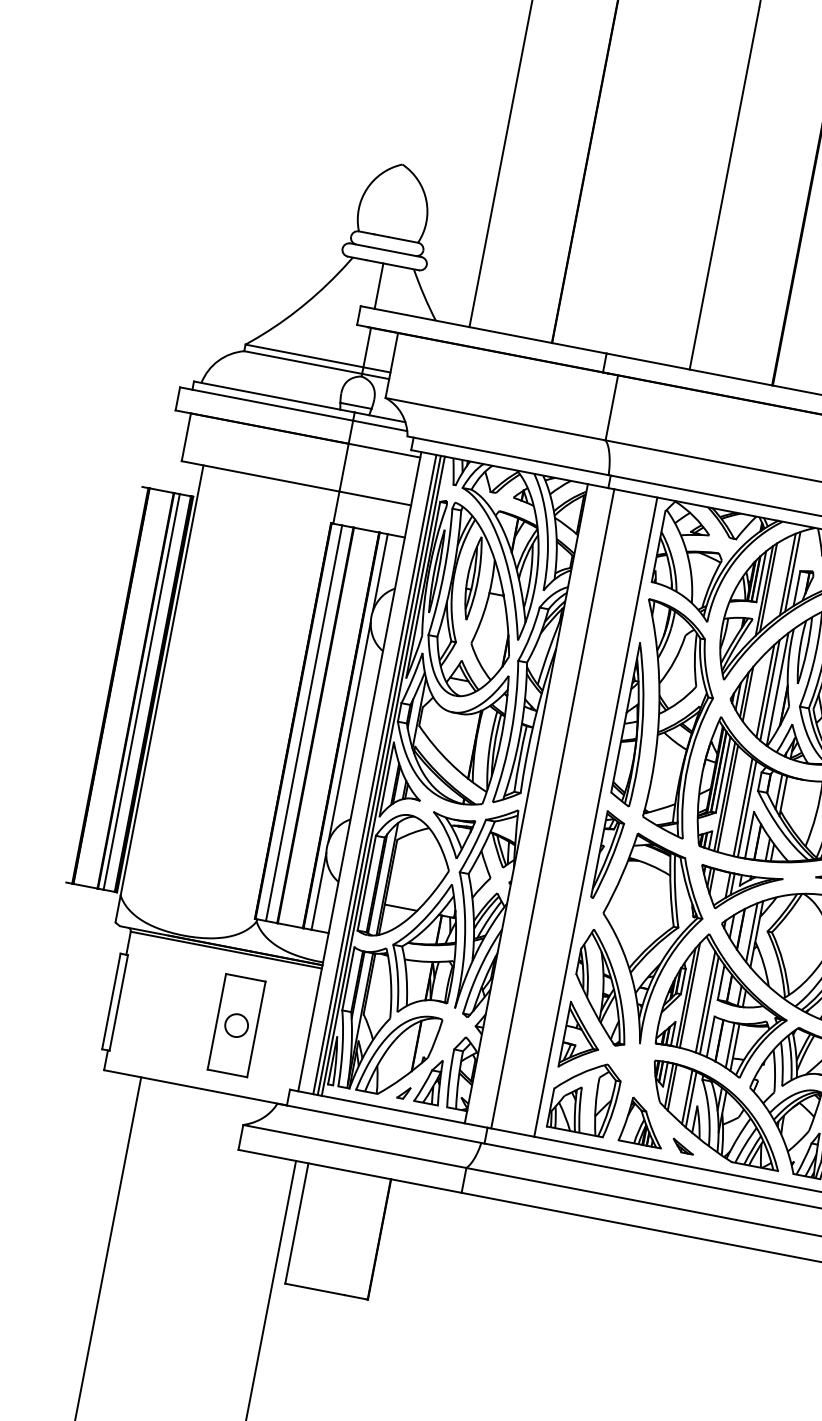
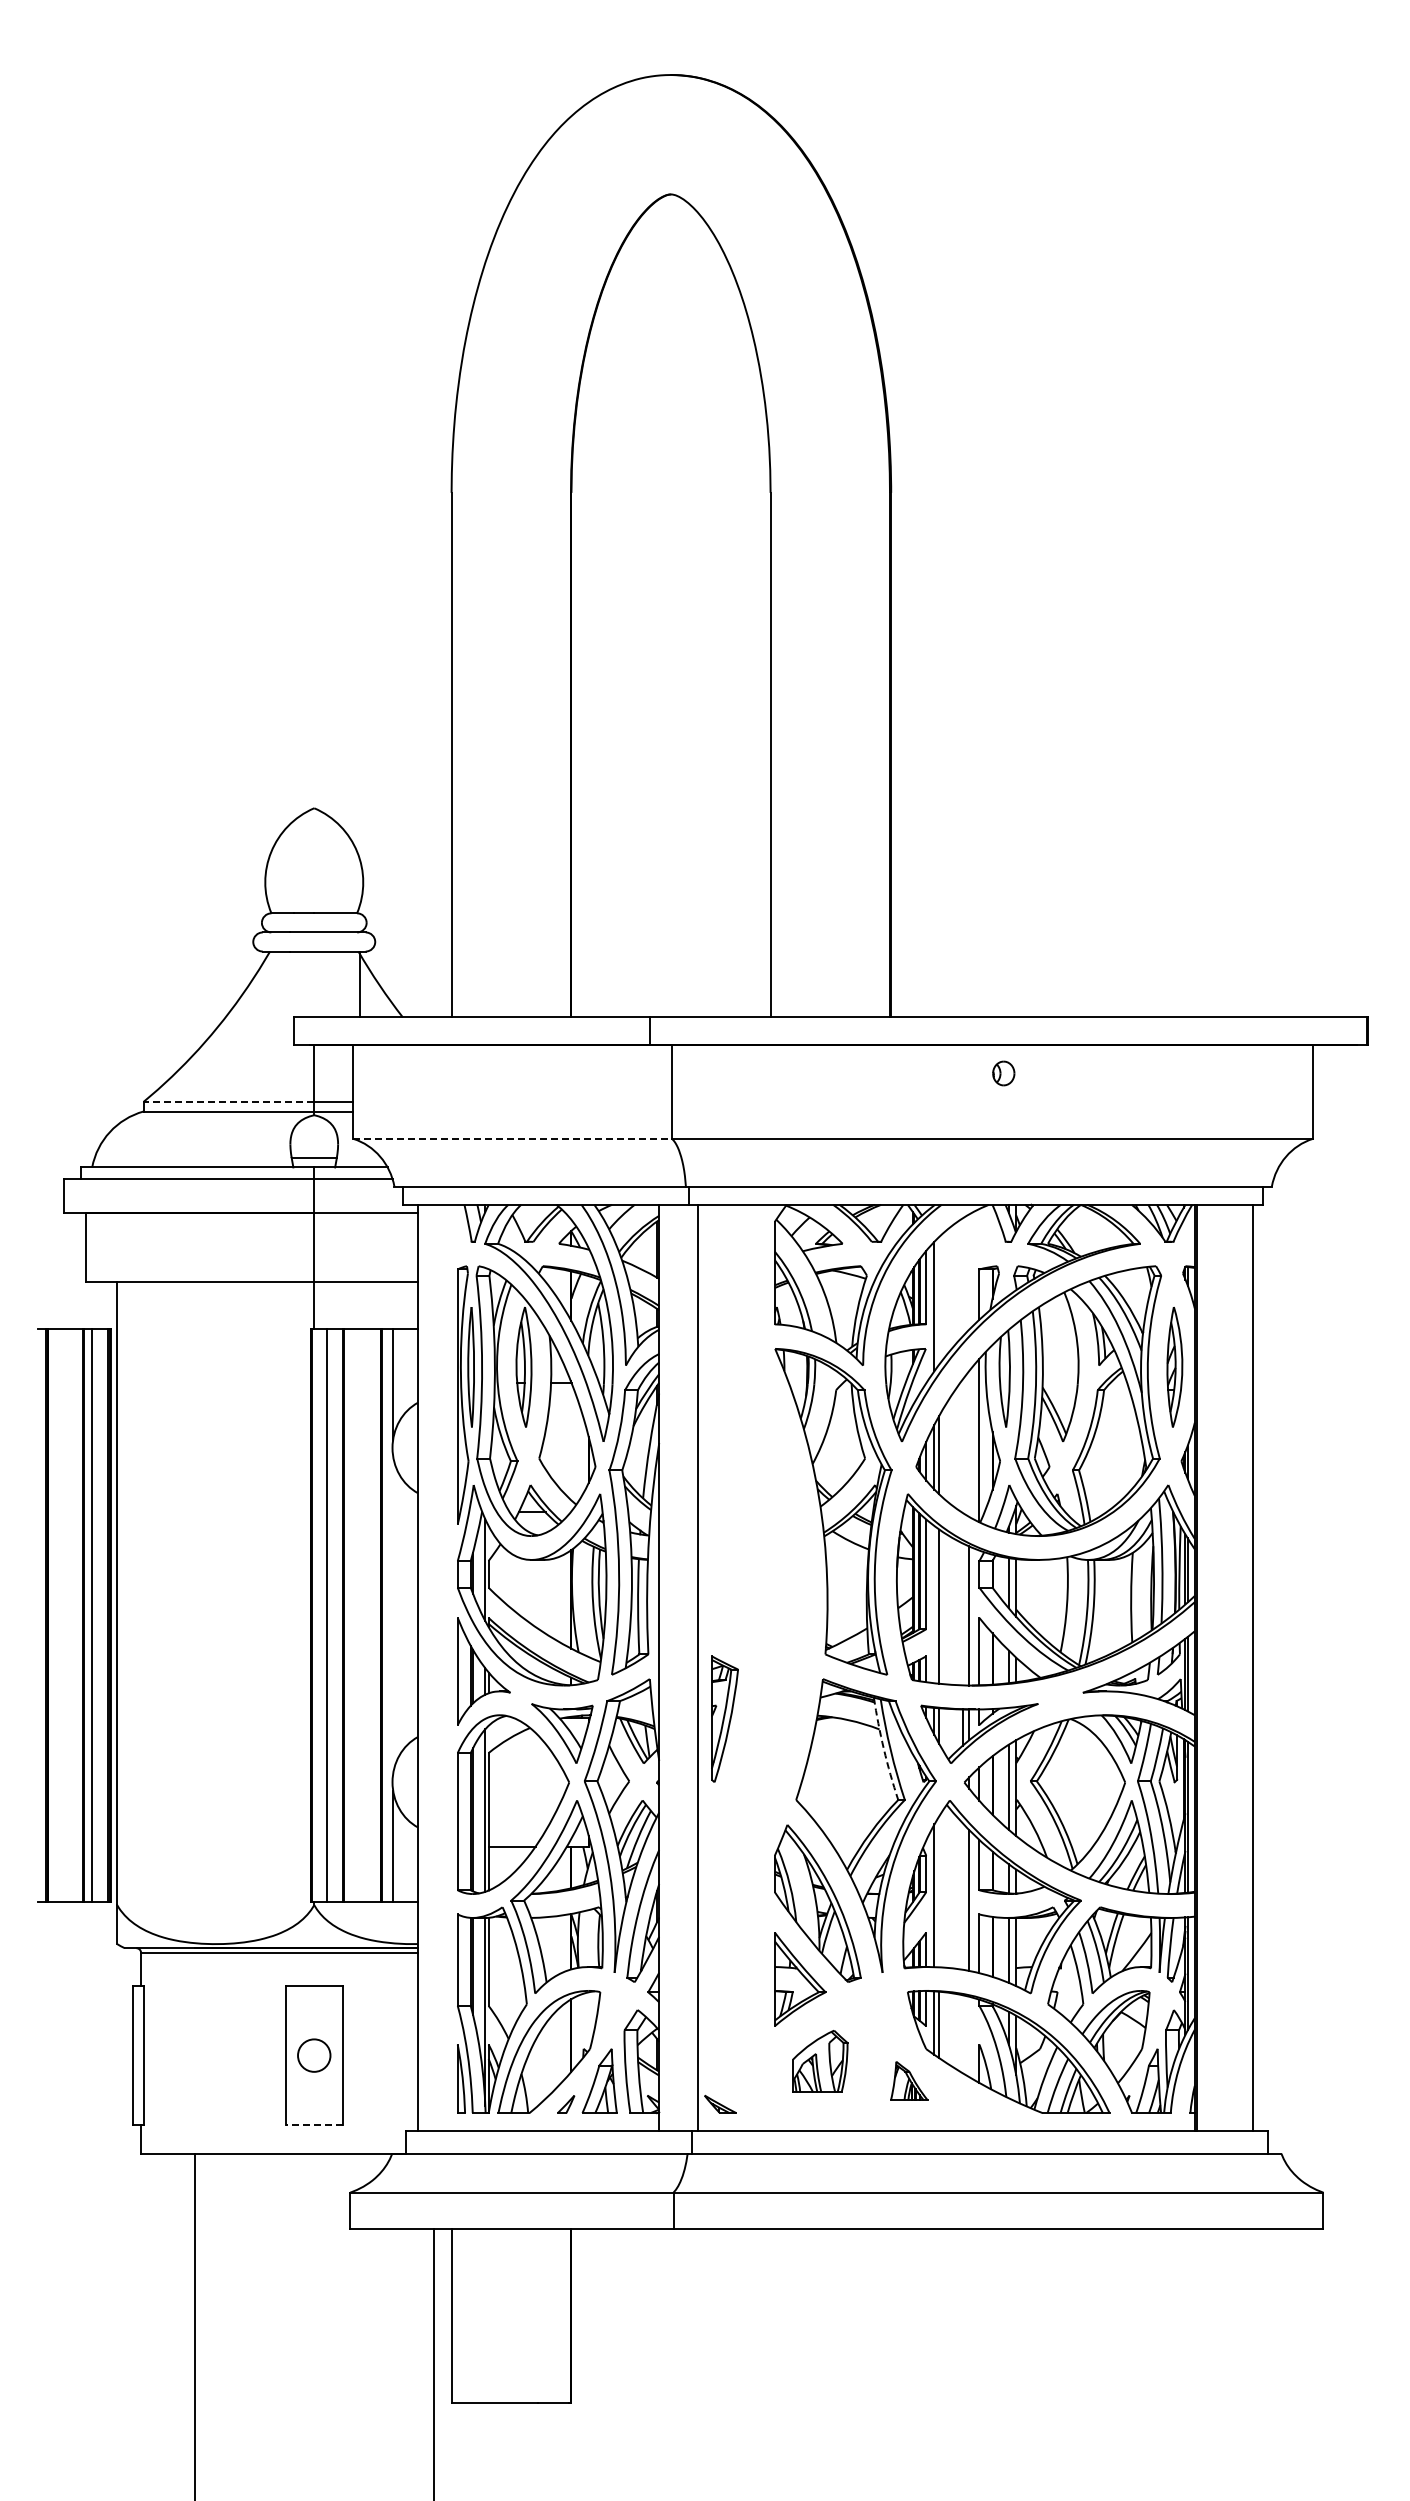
line: (379, 286) -> (360, 984), moved
line: (304, 355) -> (228, 1101), solid -> dashed
line: (496, 418) -> (513, 1138), solid -> dashed
line: (793, 571) -> (969, 1271), removed
line: (787, 574) -> (962, 1277), removed
line: (768, 587) -> (939, 1300), removed
line: (770, 690) -> (969, 1443), removed
line: (765, 691) -> (962, 1446), removed
part: (634, 724) -> (789, 1528), removed
line: (349, 731) -> (393, 1614), removed
line: (374, 774) -> (439, 1667), removed
line: (379, 775) -> (446, 1667), removed
line: (383, 776) -> (452, 1667), removed
line: (724, 796) -> (934, 1604), removed
line: (742, 807) -> (962, 1614), removed
line: (595, 816) -> (759, 1667), removed
part: (608, 855) -> (724, 1718), moved
arc: (670, 889) -> (883, 1749), solid -> dashed
line: (690, 995) -> (939, 1891), removed
line: (705, 1001) -> (962, 1896), removed
line: (227, 1073) -> (314, 2124), solid -> dashed
part: (585, 1096) -> (820, 2061), size x0.6
line: (686, 1097) -> (962, 2034), removed
line: (691, 1099) -> (969, 2036), removed
part: (644, 1121) -> (909, 2080), size x0.6
part: (683, 1145) -> (720, 2103), moved

